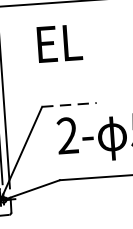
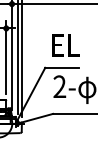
text: (59, 43) -> (65, 45), moved
line: (69, 104) -> (62, 67), dashed -> solid

